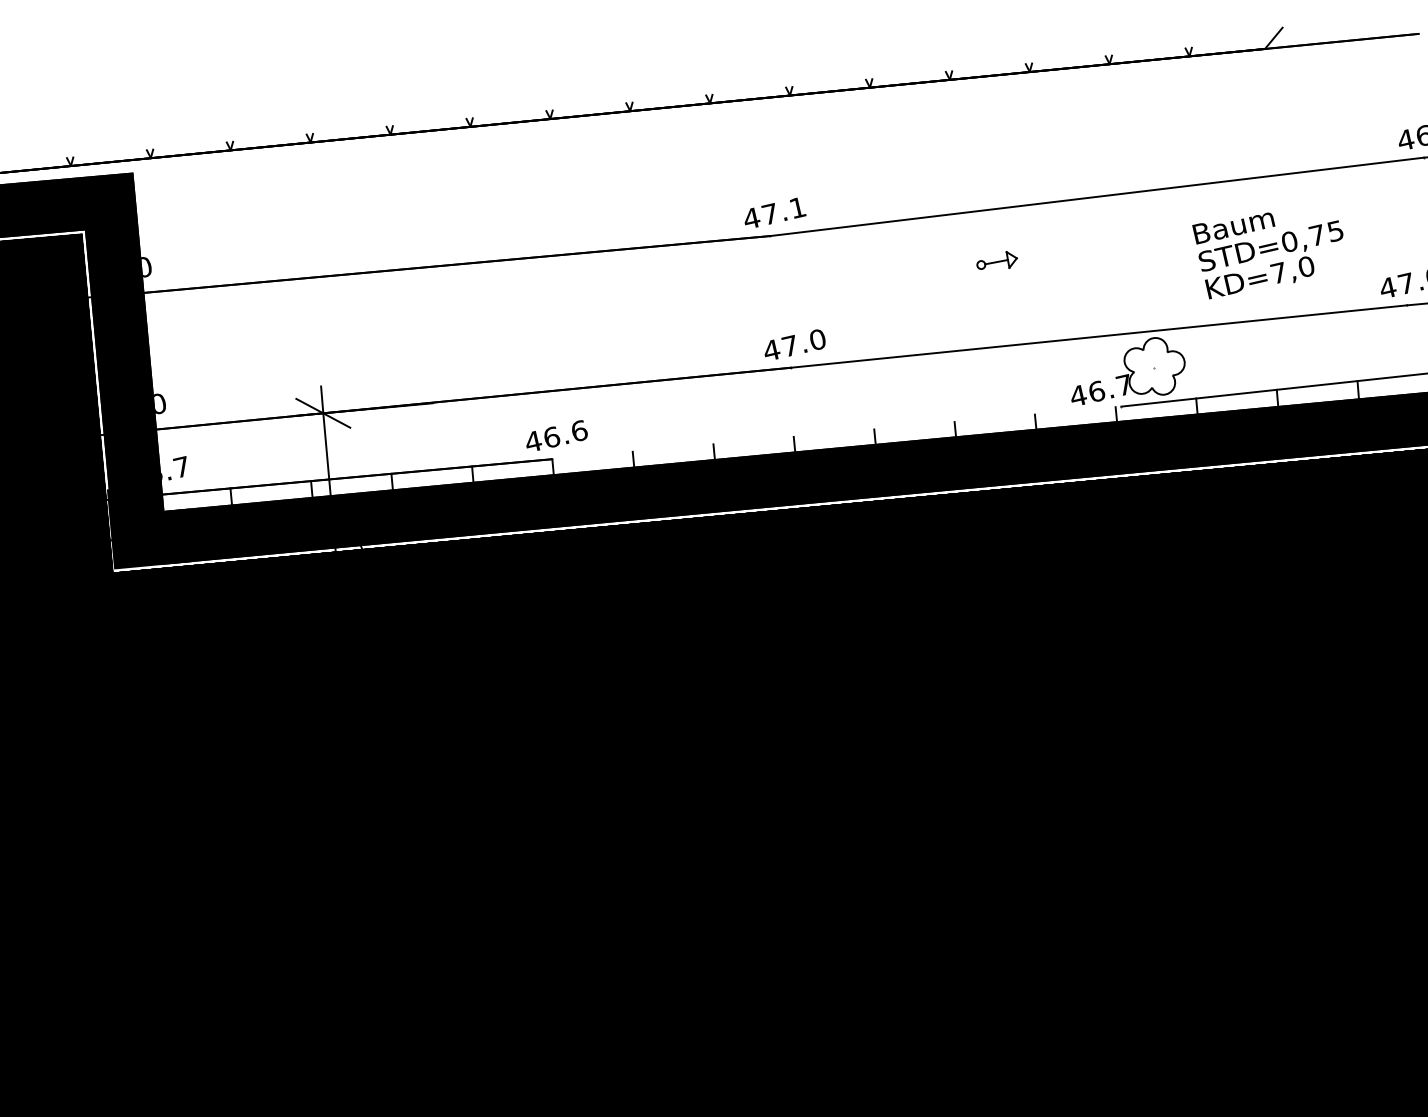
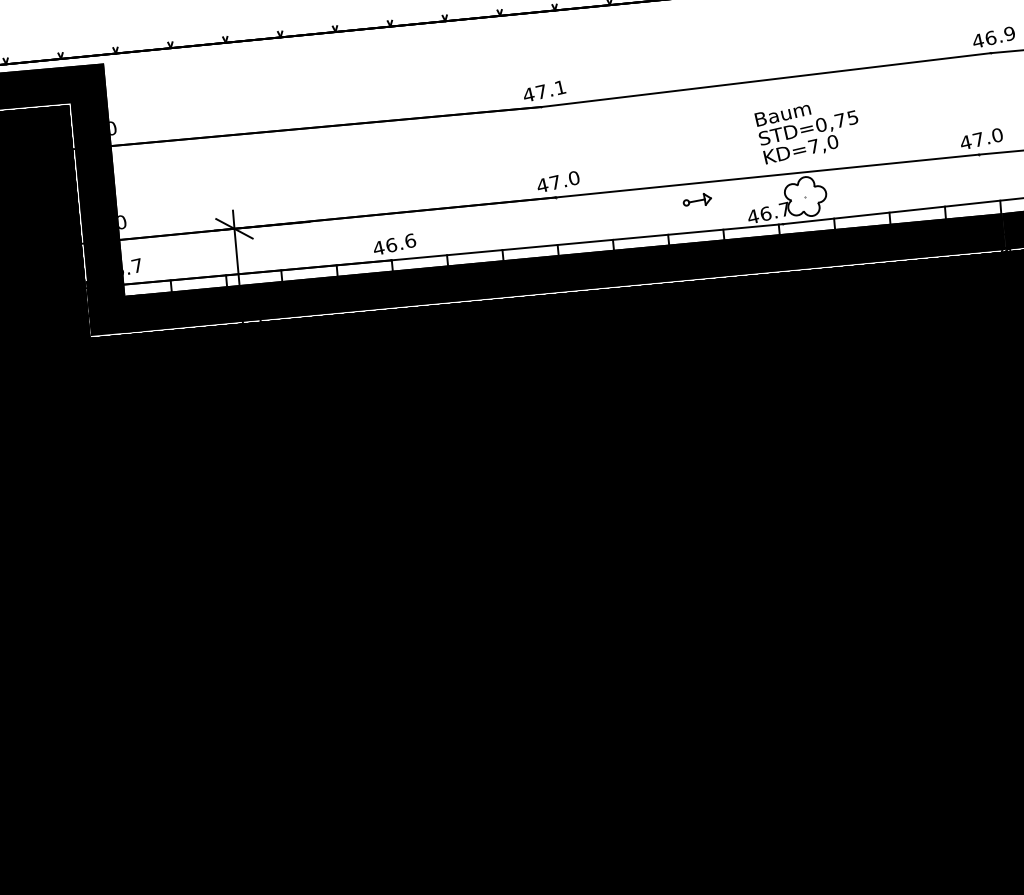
text: (1268, 255) -> (806, 134), moved
part: (995, 260) -> (696, 199), moved
line: (835, 433) -> (586, 242), added

